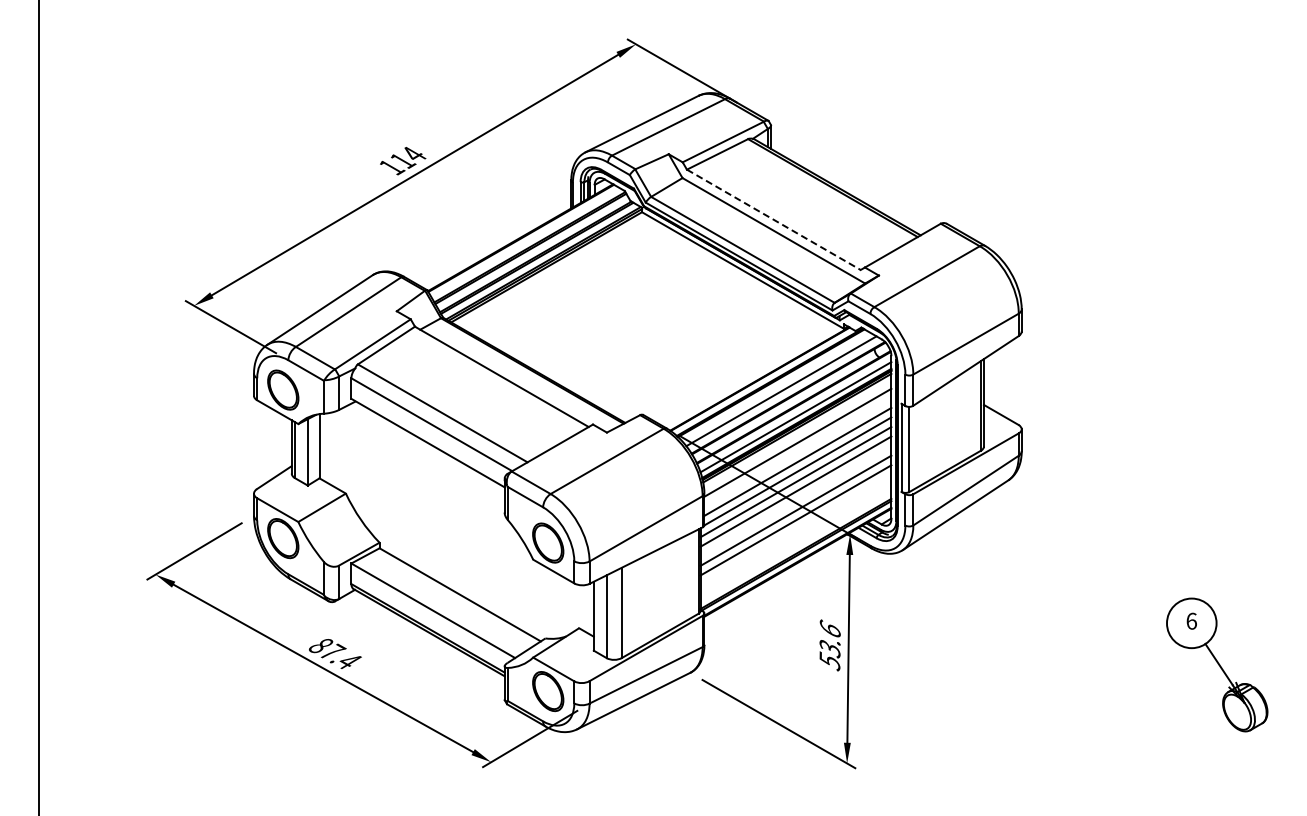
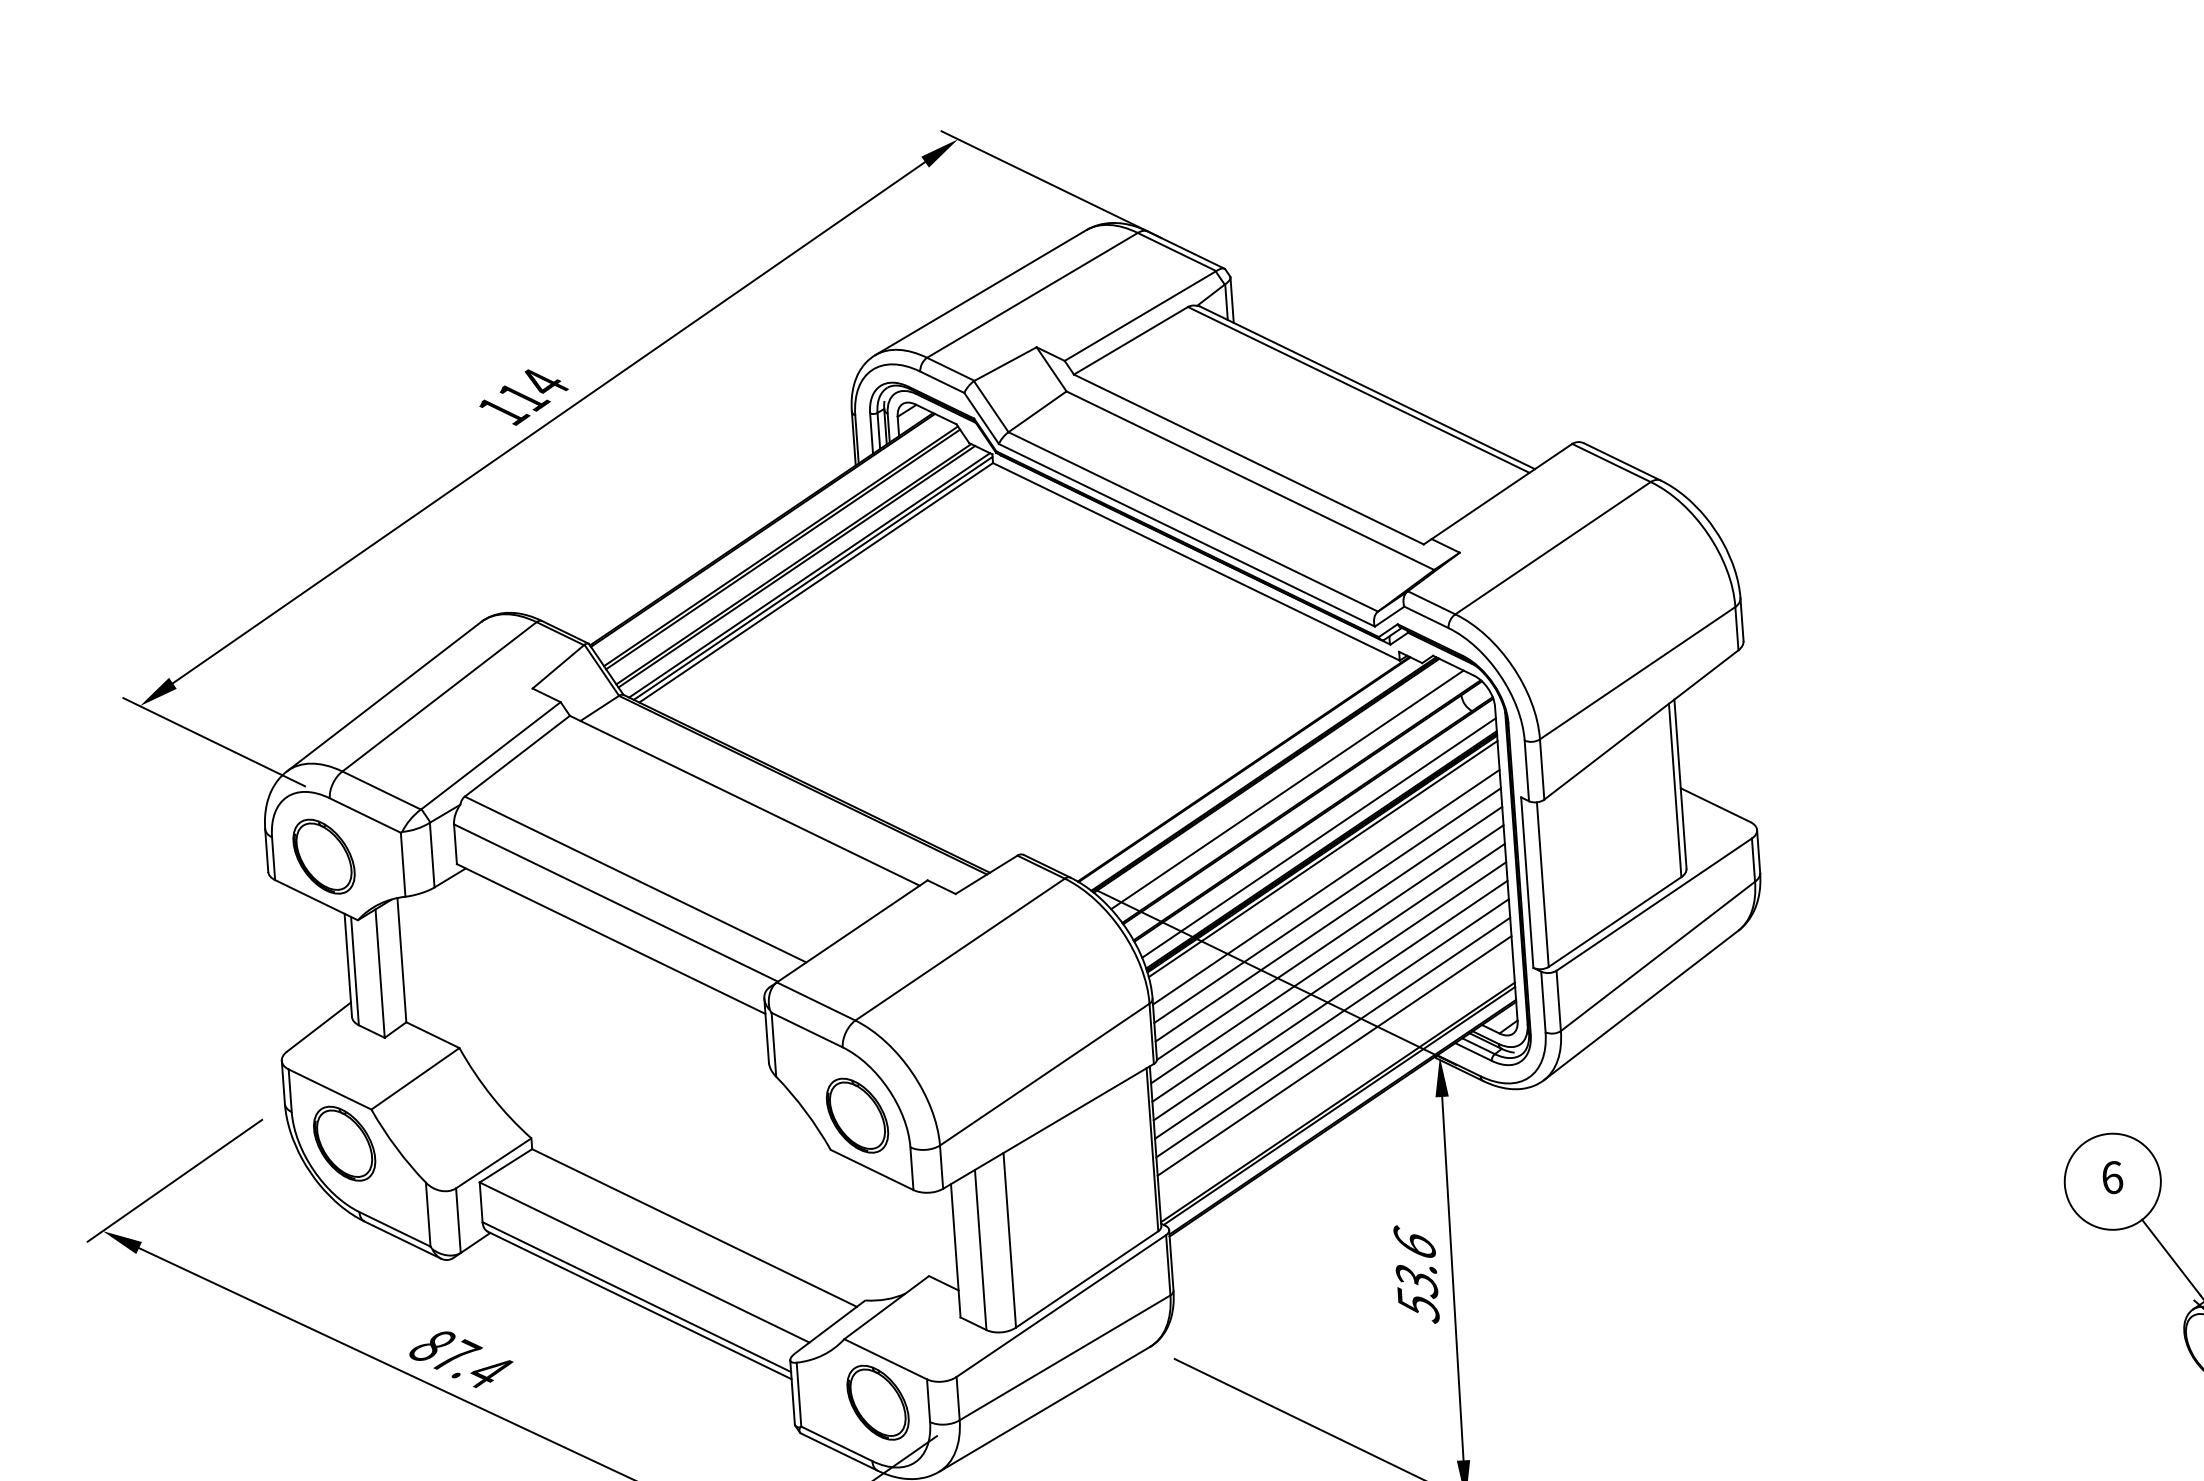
line: (774, 220) -> (1250, 460), dashed -> solid
line: (797, 452) -> (1326, 906), added
line: (795, 501) -> (1329, 1001), added
line: (795, 529) -> (1333, 1055), added

